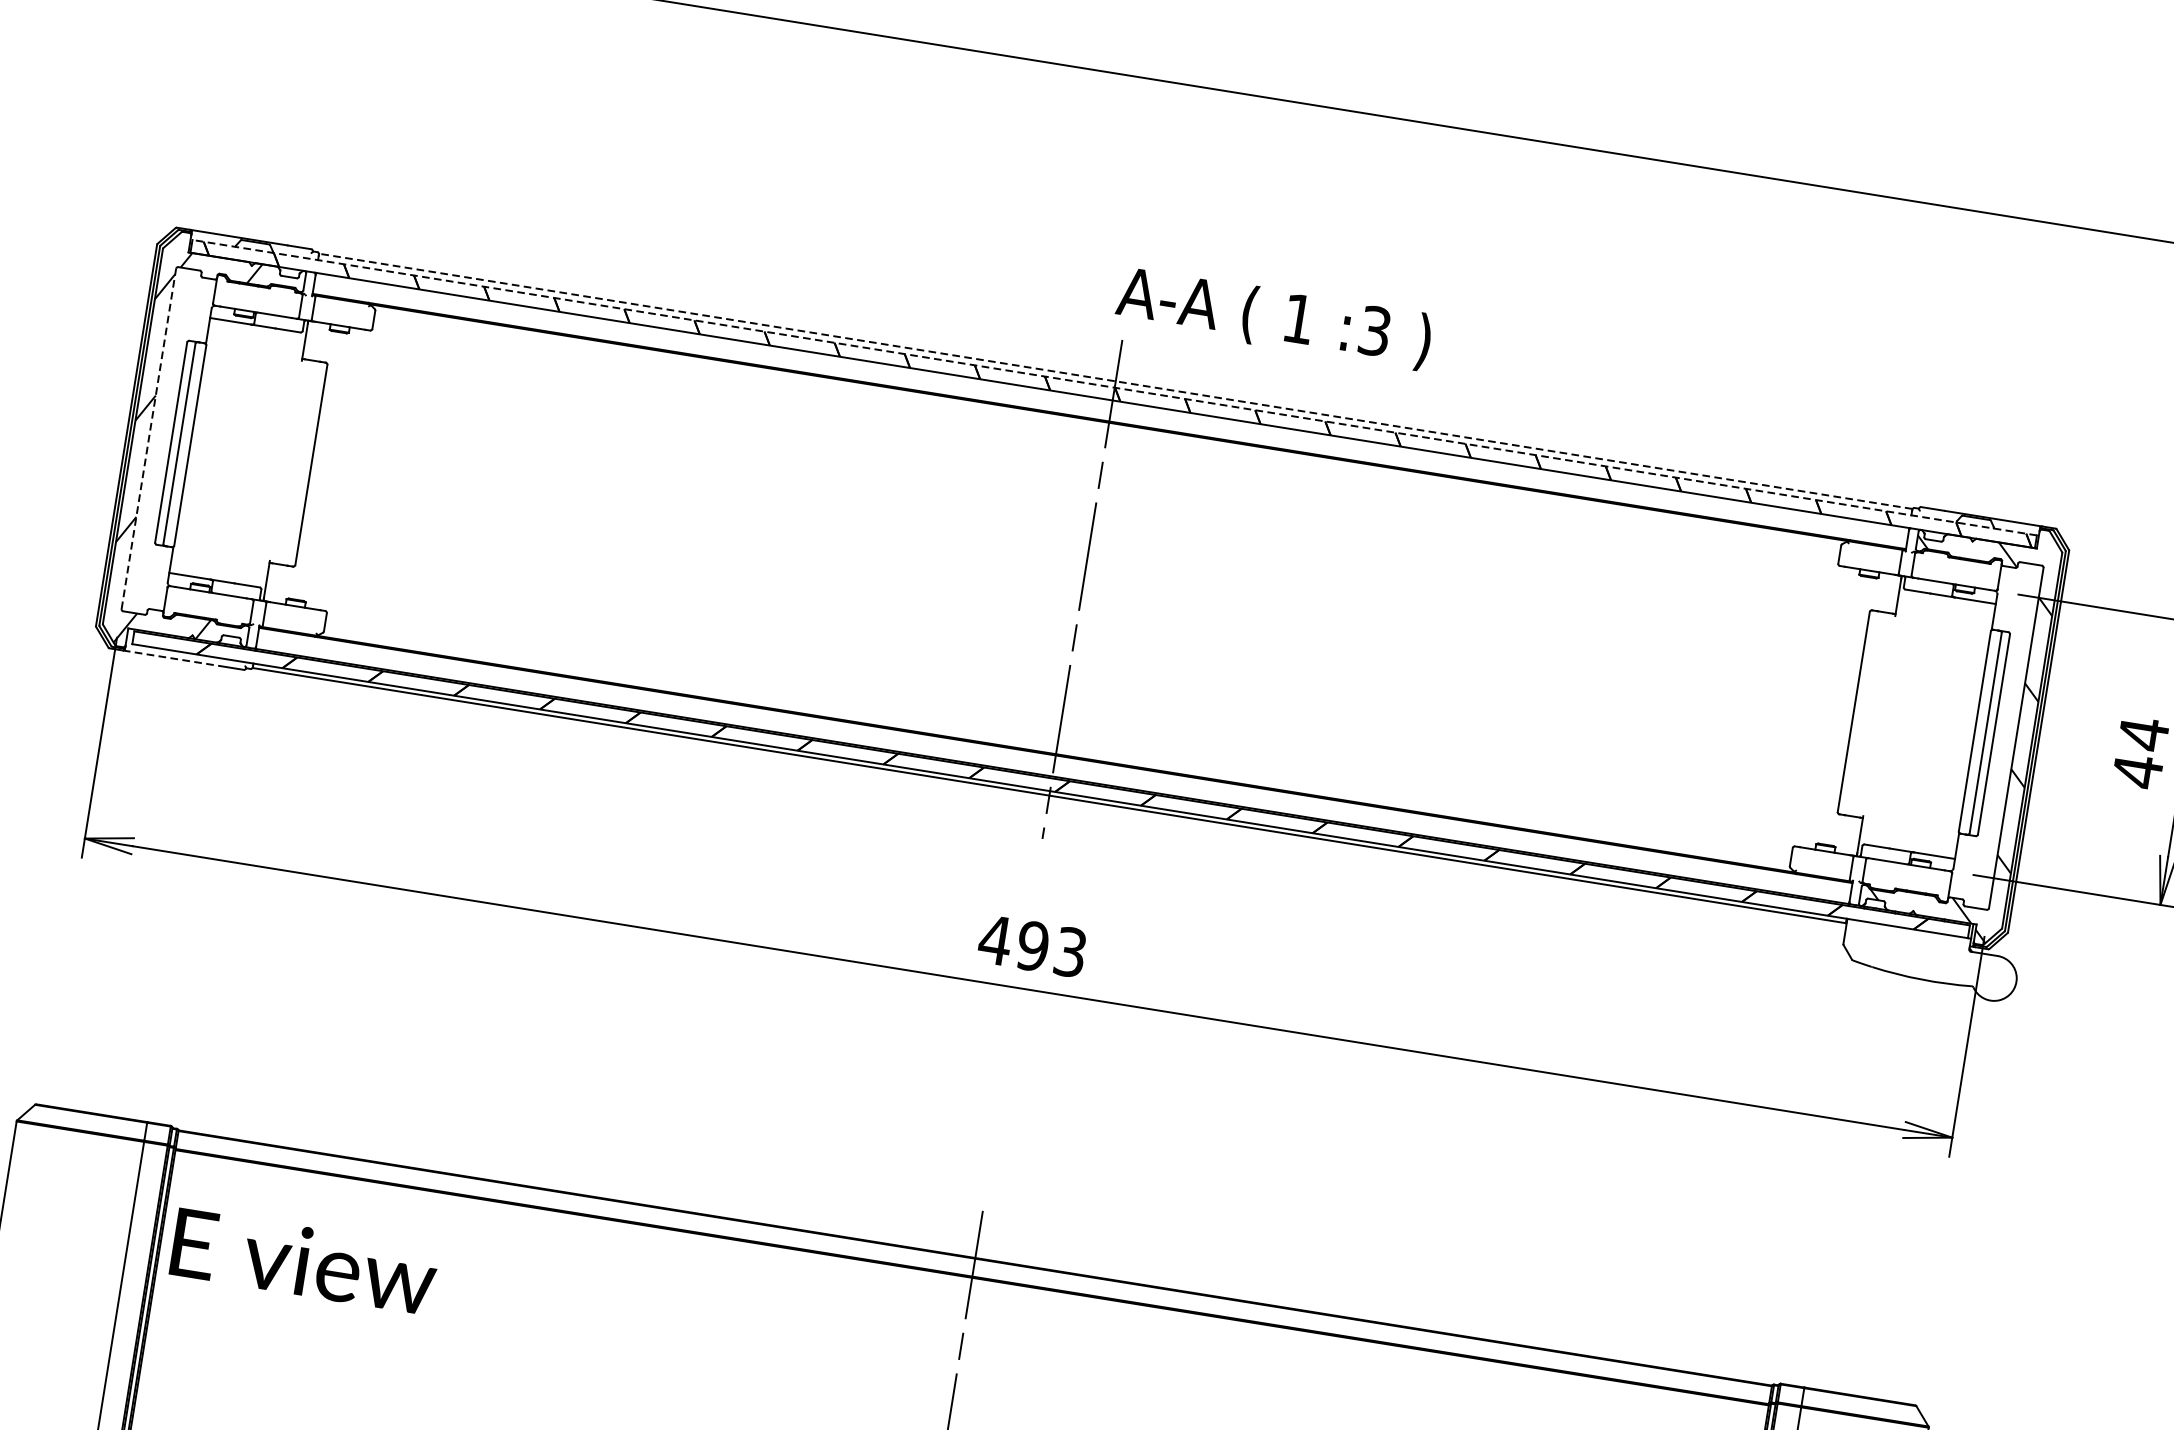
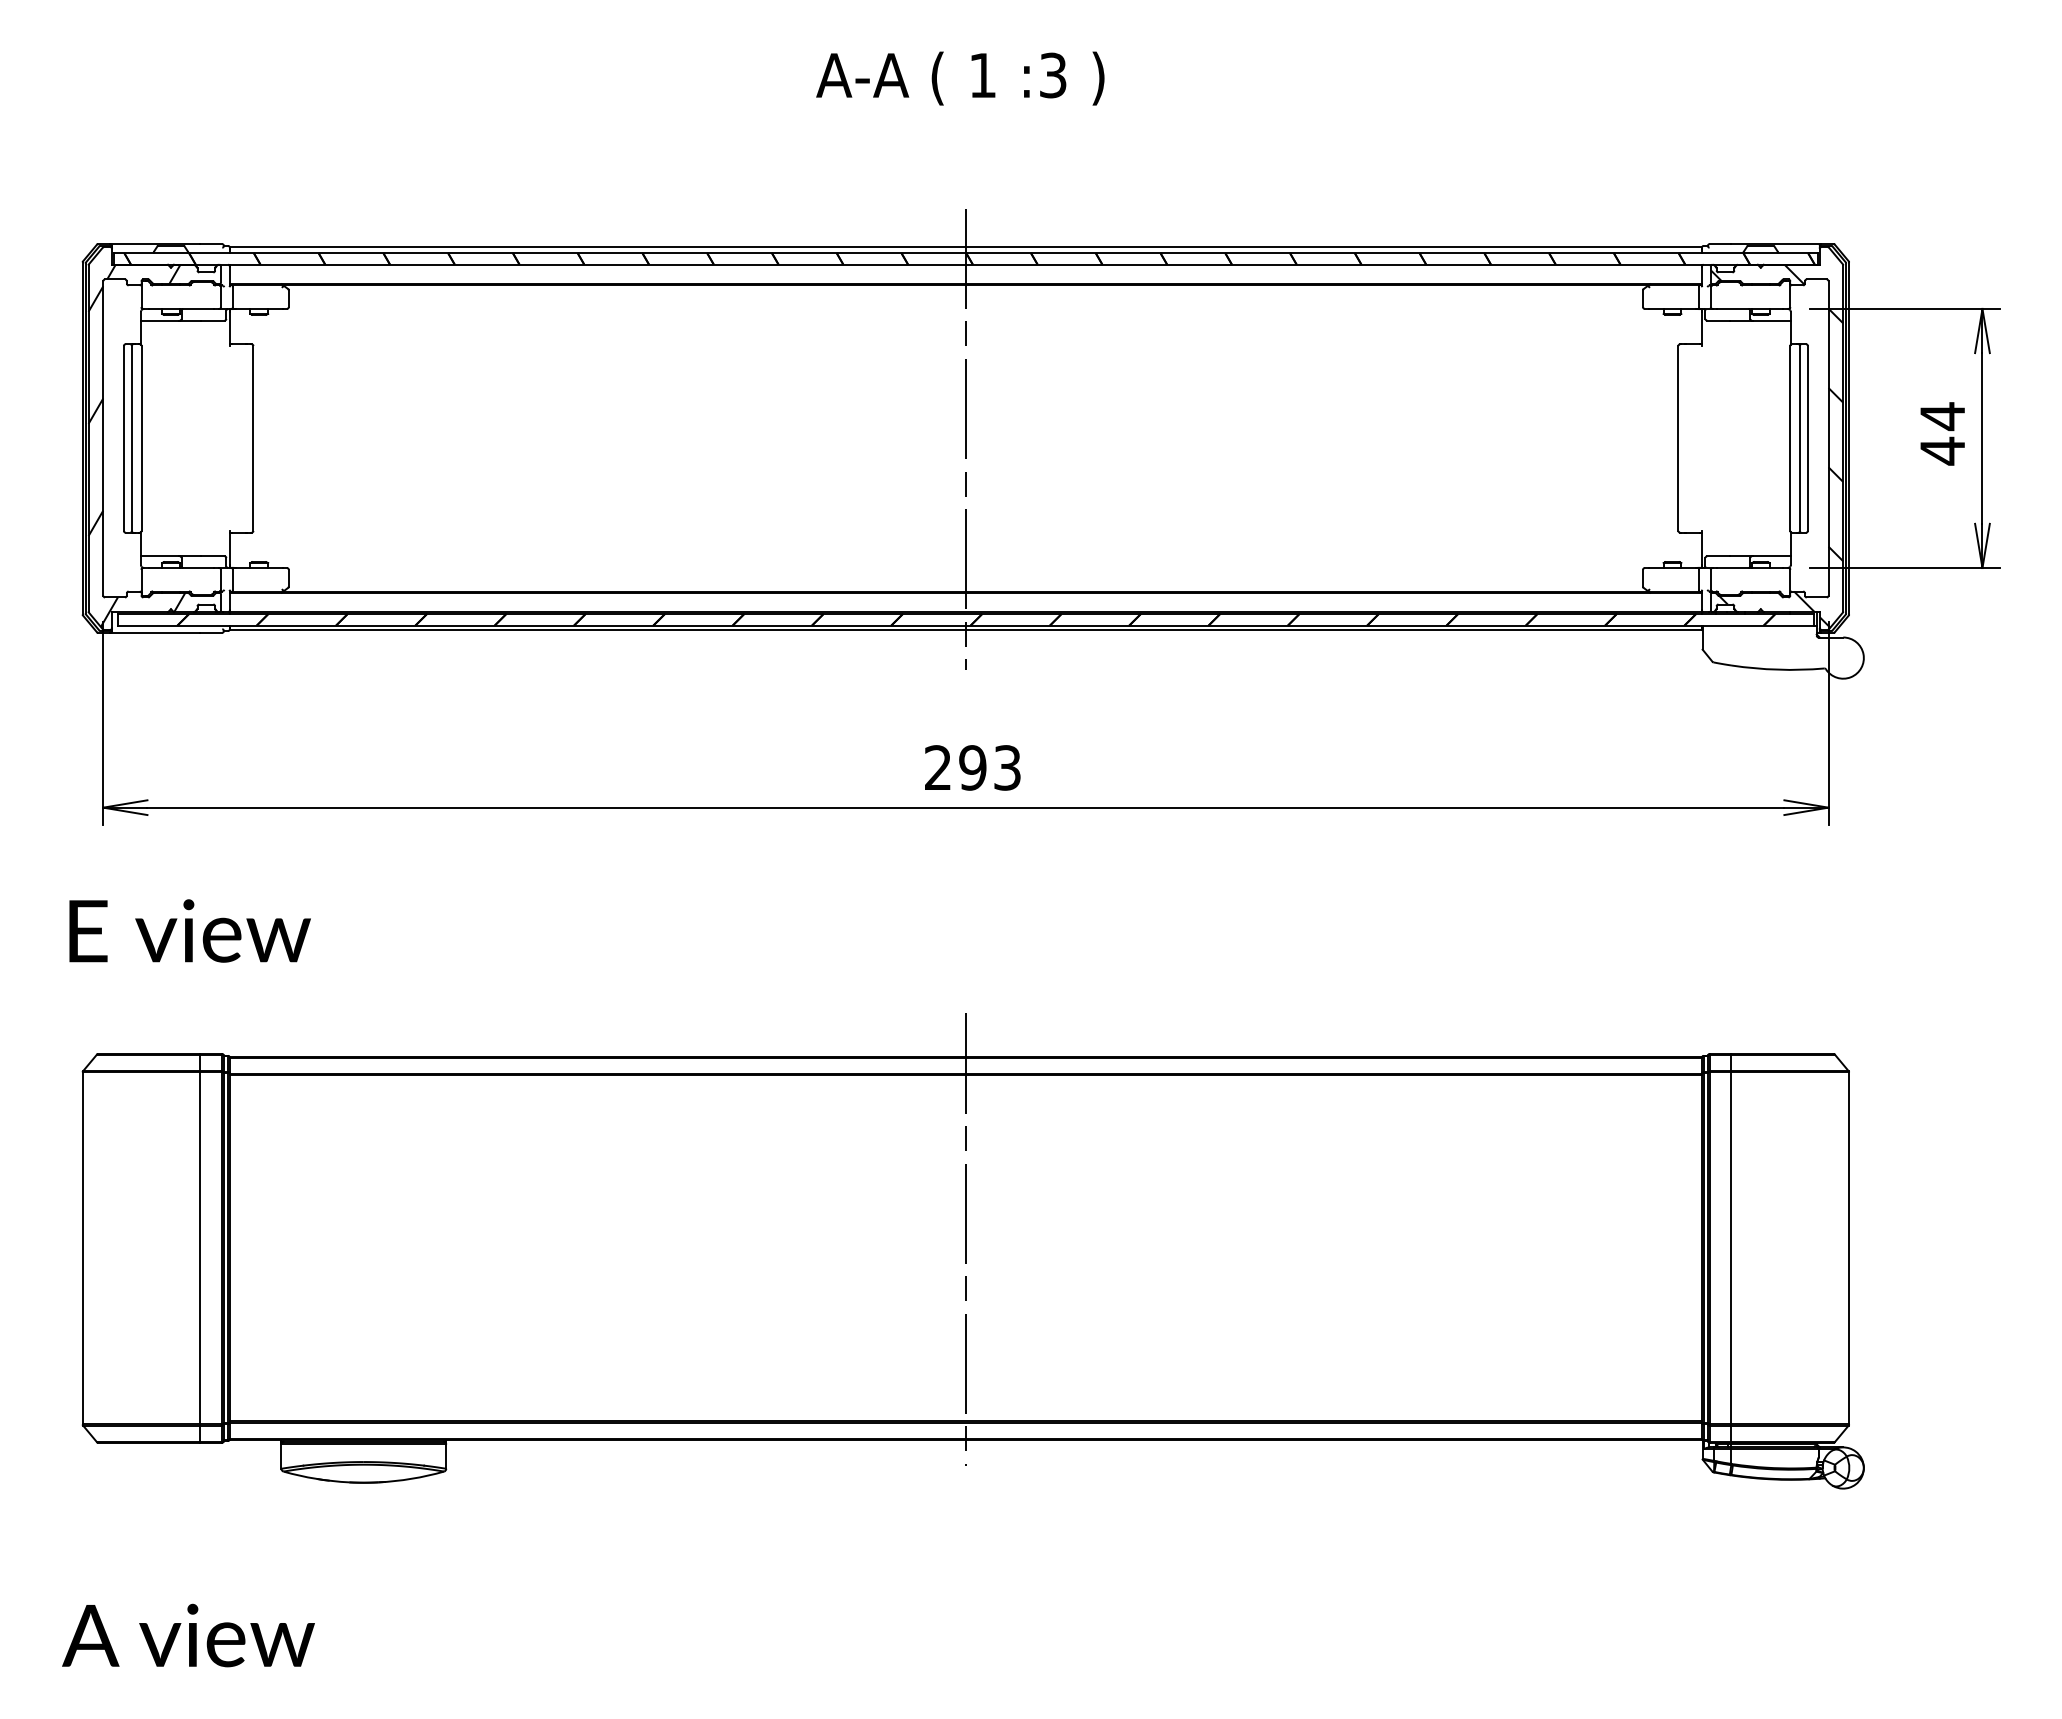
text: (1274, 318) -> (960, 78), moved
line: (1115, 381) -> (965, 247), dashed -> solid
line: (1114, 388) -> (965, 253), dashed -> solid
line: (149, 437) -> (103, 437), dashed -> solid
line: (171, 657) -> (155, 632), dashed -> solid
text: (994, 939) -> (937, 767), 493 -> 293
text: (303, 1260) -> (189, 930), moved

